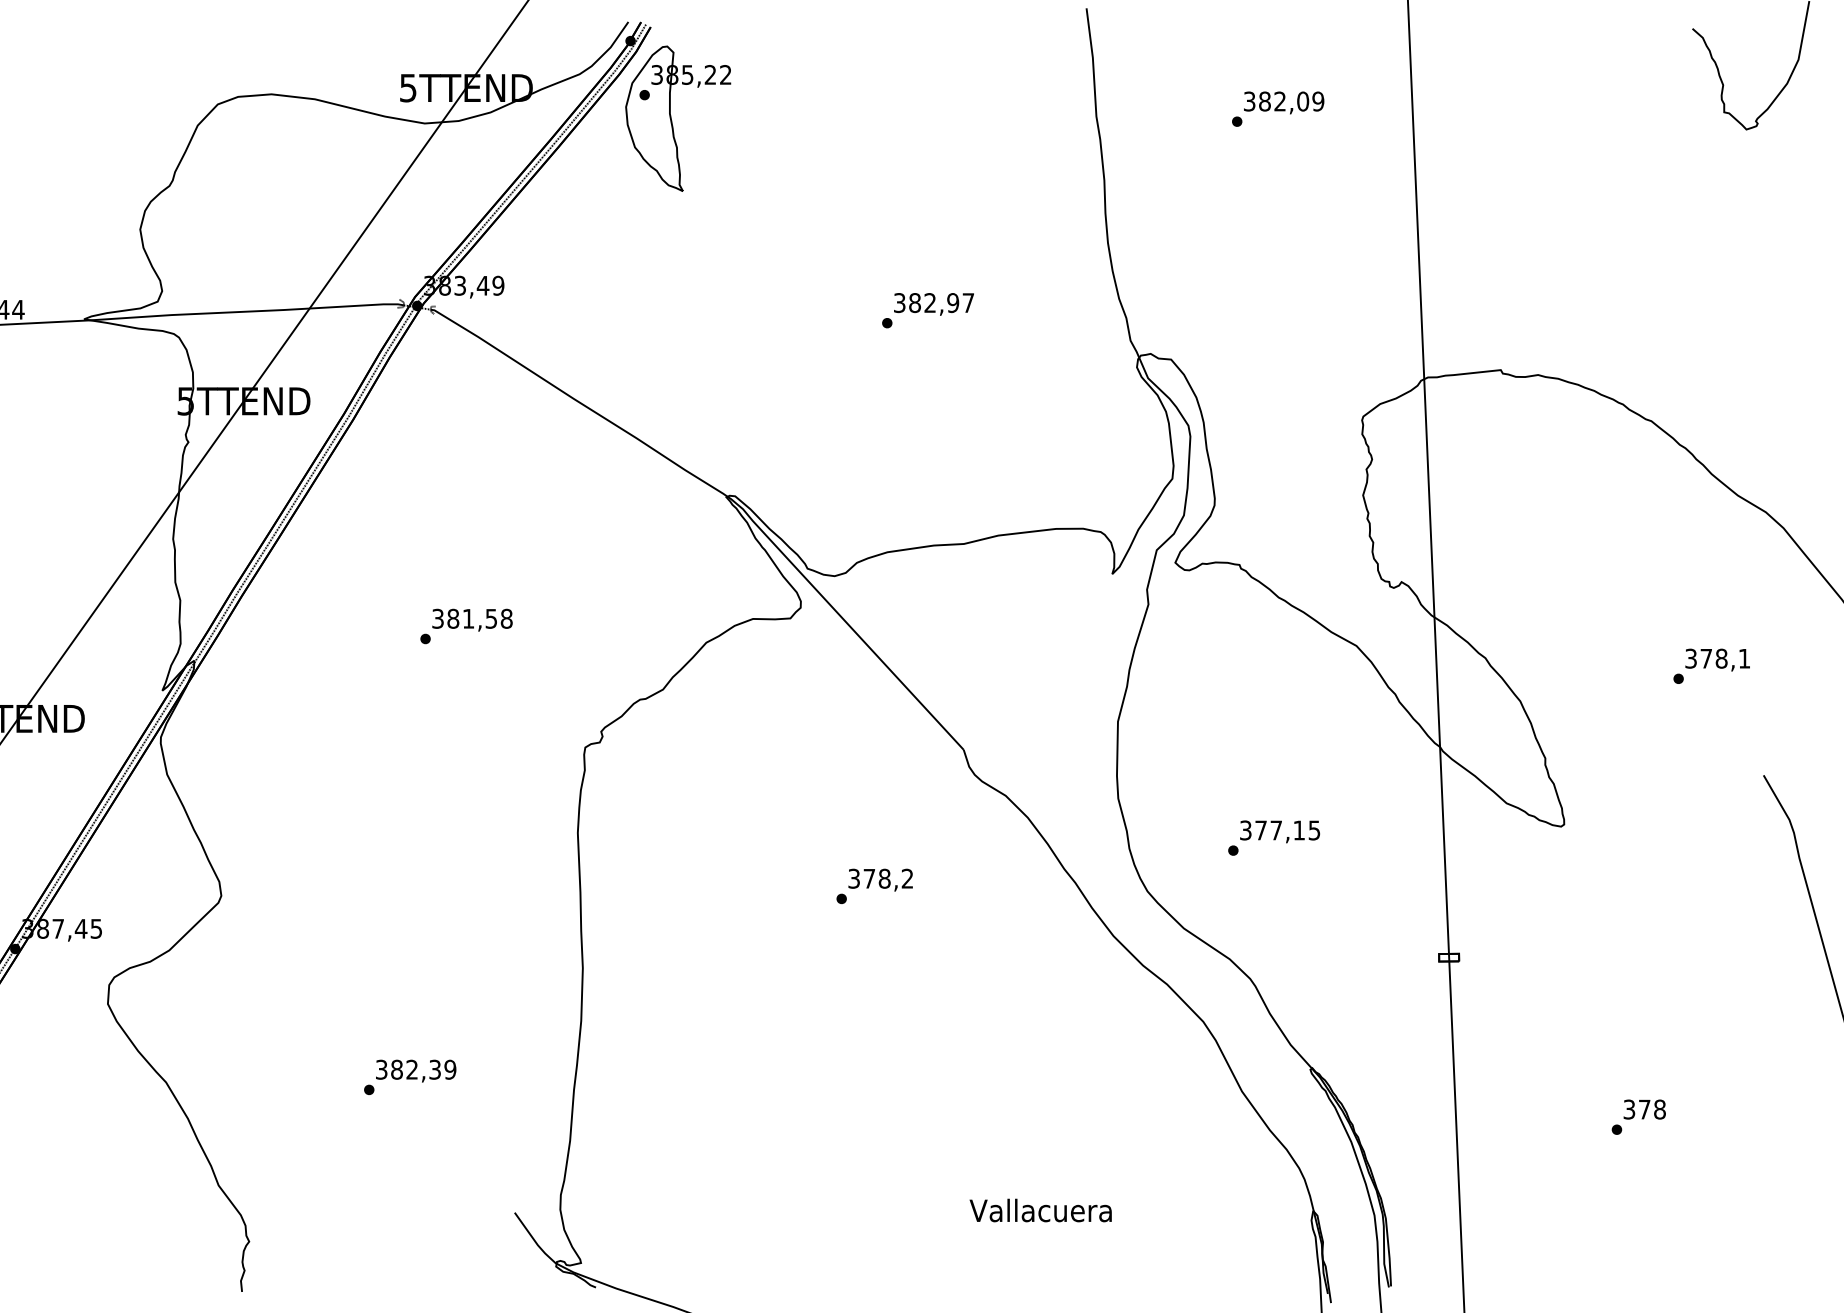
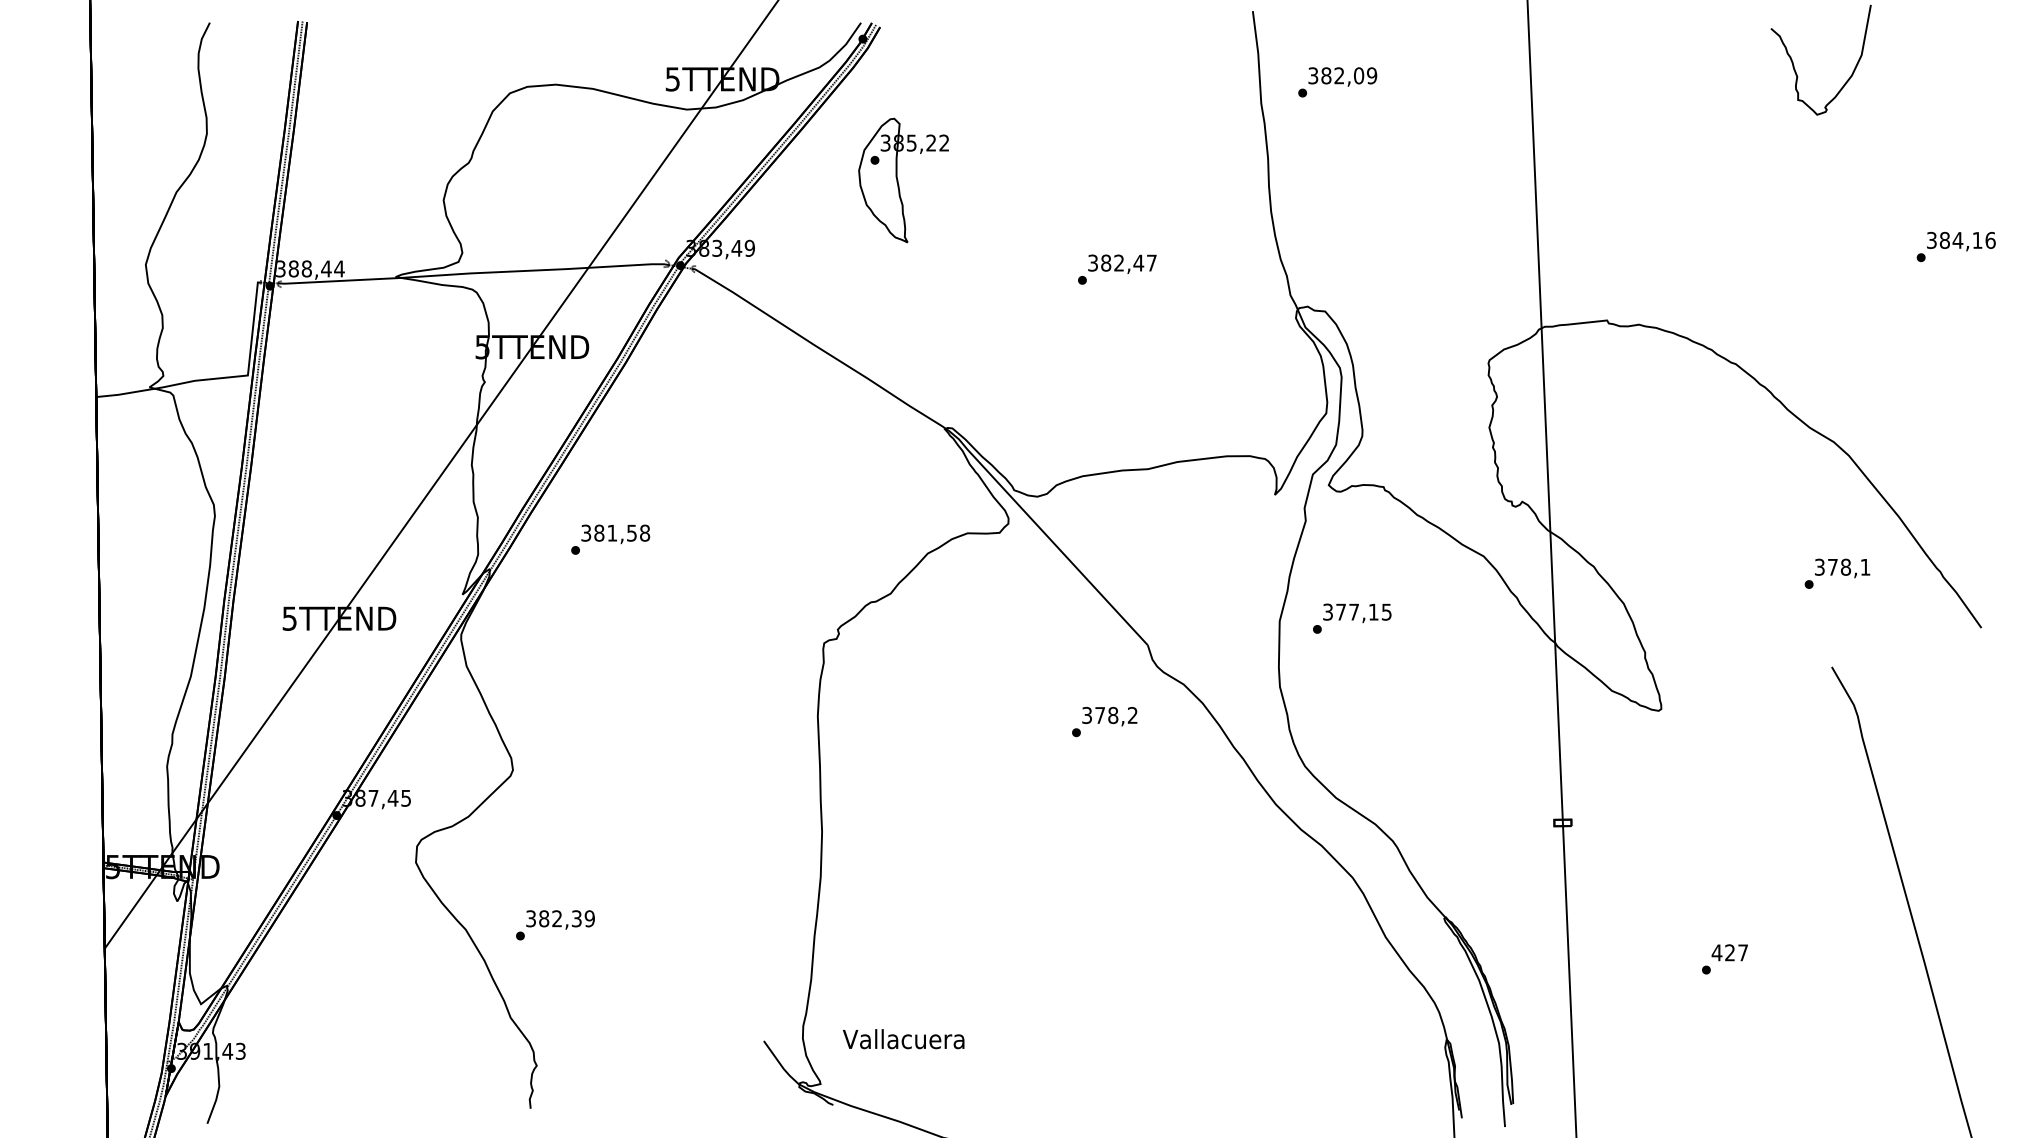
text: (1277, 109) -> (1337, 82), moved
part: (678, 118) -> (903, 180), moved
text: (952, 302) -> (1138, 262), 382,97 -> 382,47
text: (466, 626) -> (610, 539), moved
text: (1711, 665) -> (1837, 573), moved
text: (1274, 837) -> (1352, 618), moved
text: (874, 886) -> (1104, 722), moved
text: (410, 1077) -> (555, 925), moved
text: (1643, 1109) -> (1729, 952), 378 -> 427
text: (1040, 1210) -> (903, 1039), moved

